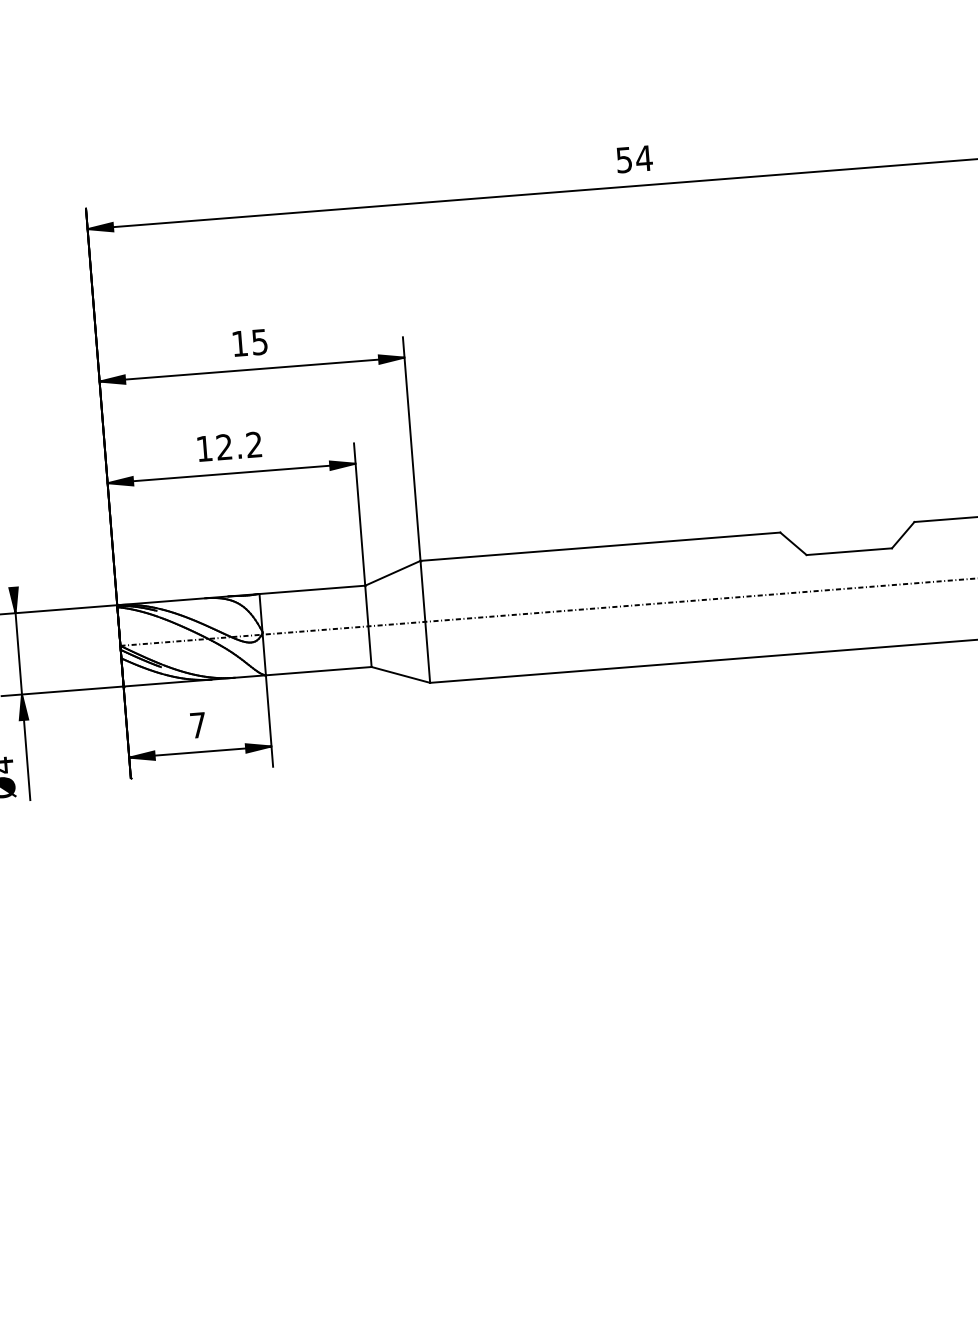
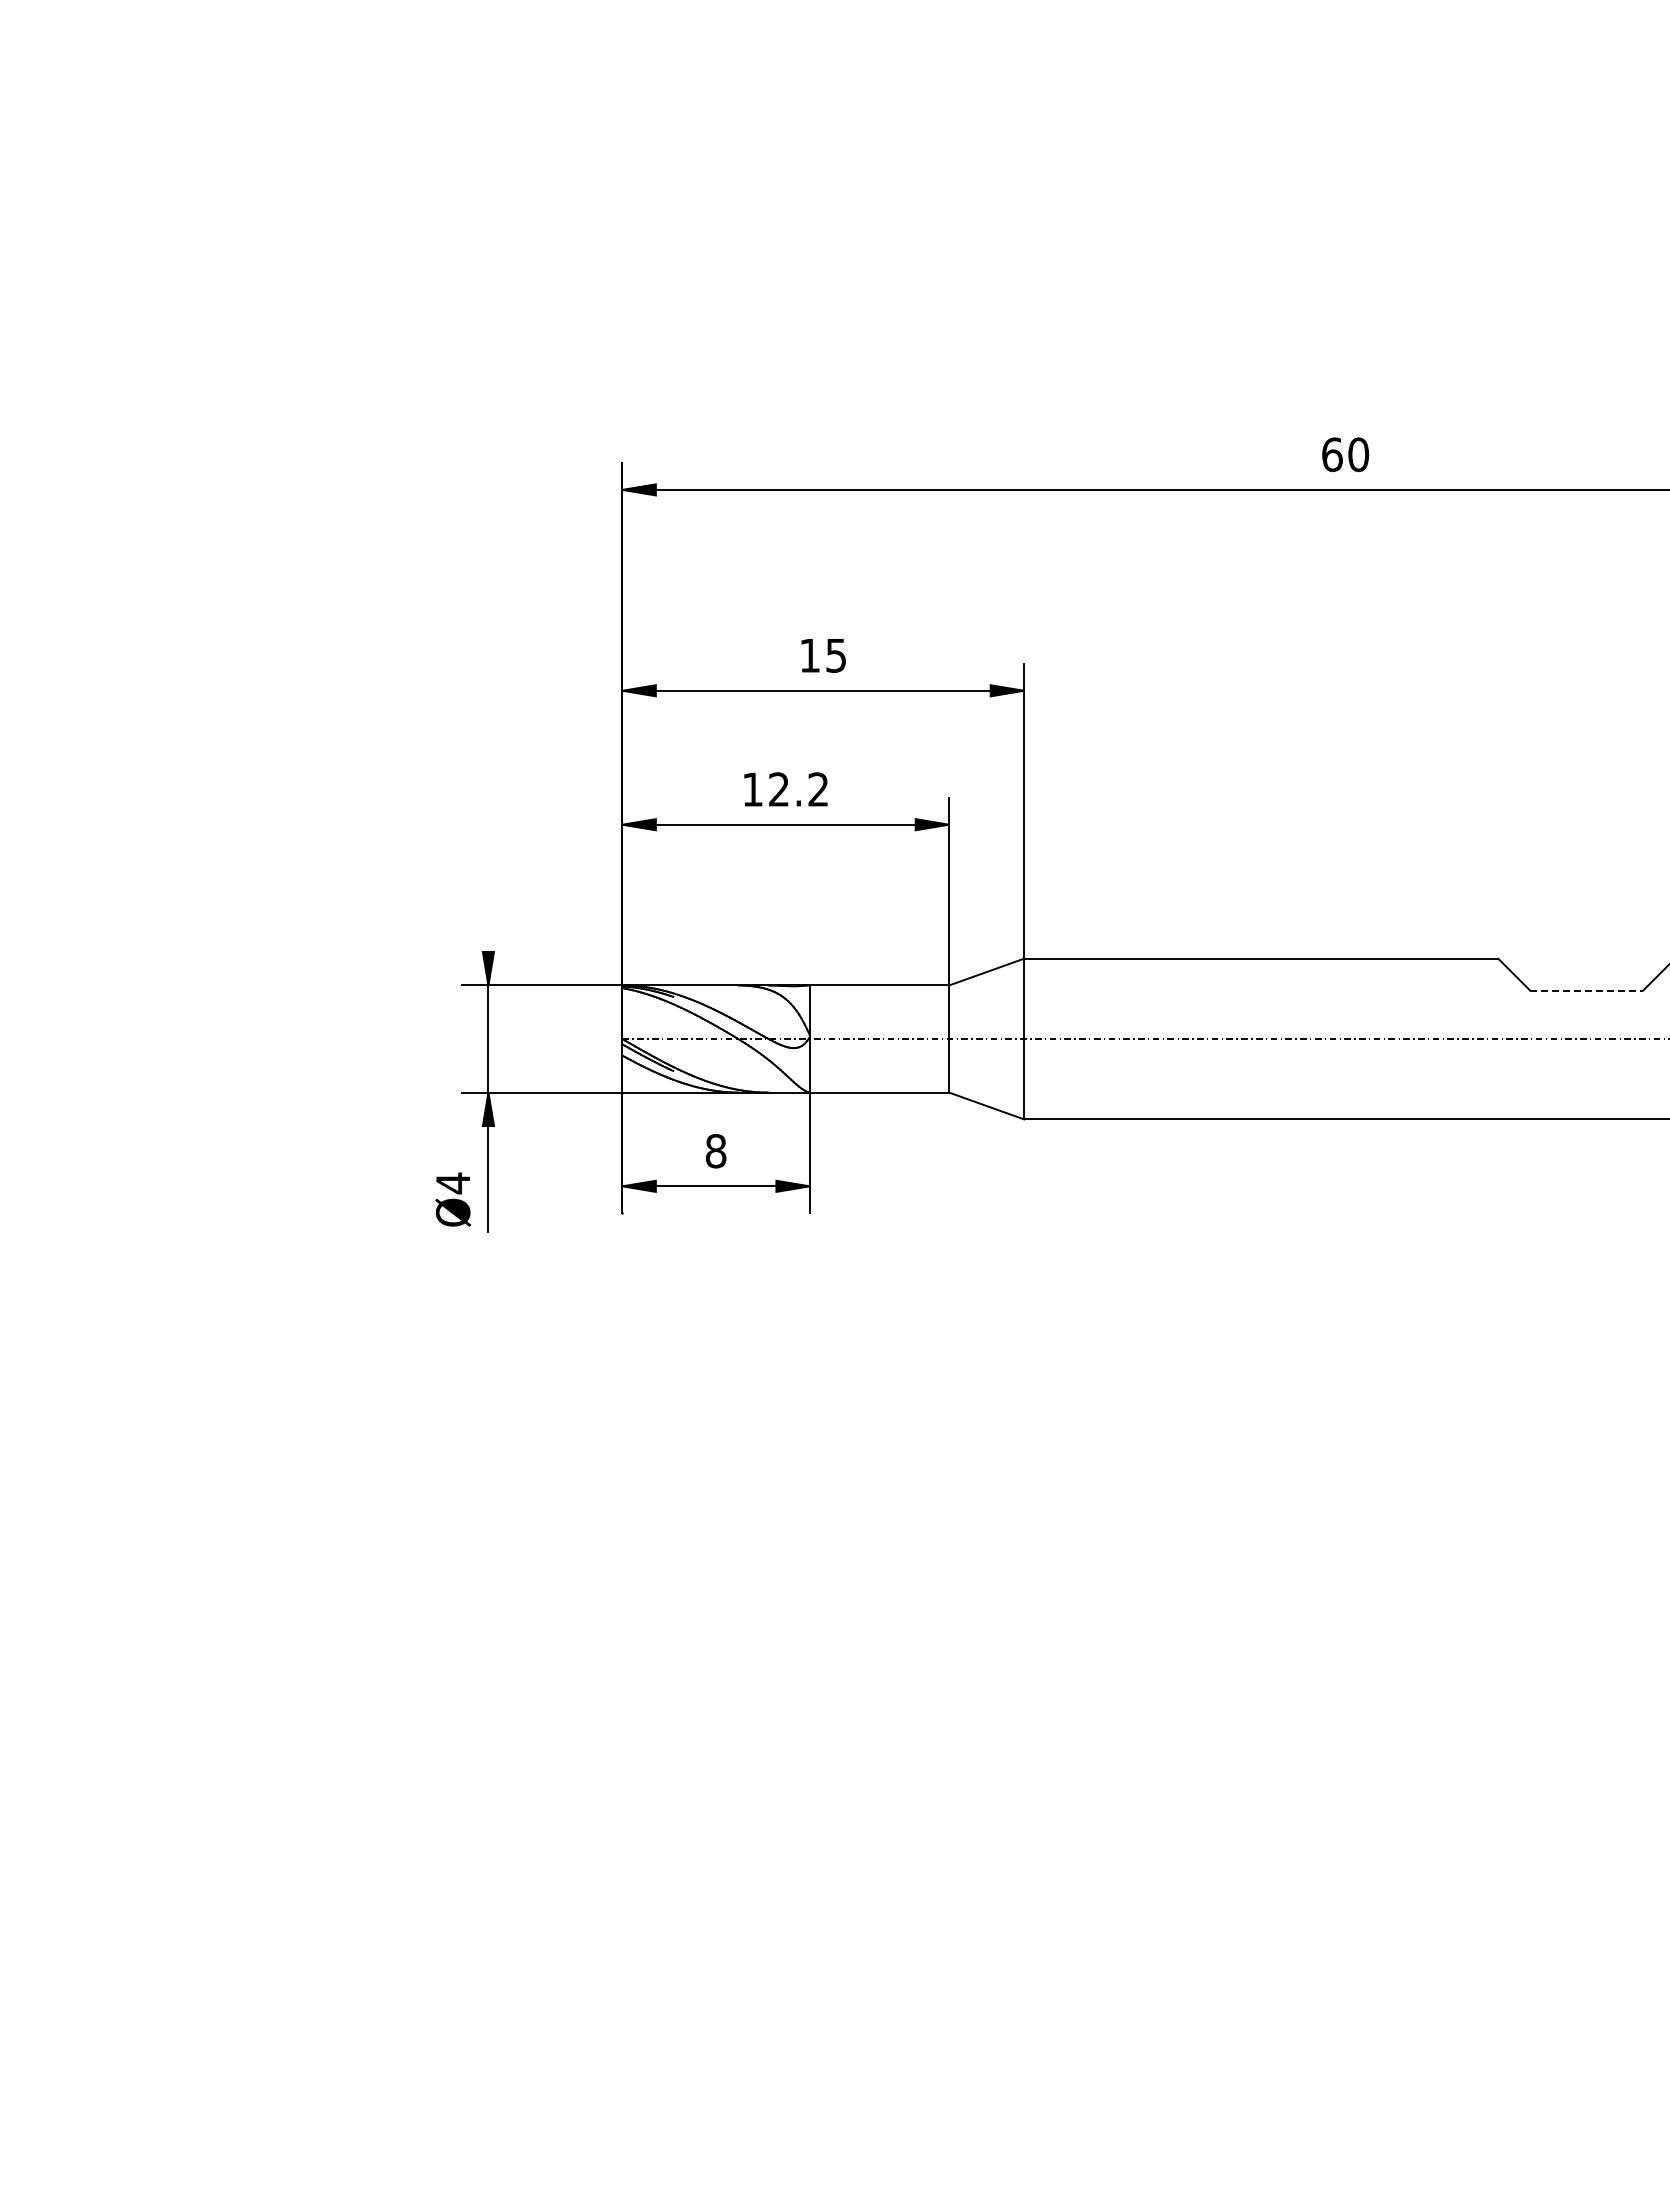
text: (634, 159) -> (1345, 454), 54 -> 60
line: (849, 551) -> (1587, 990), solid -> dashed
text: (197, 724) -> (715, 1150), 7 -> 8

